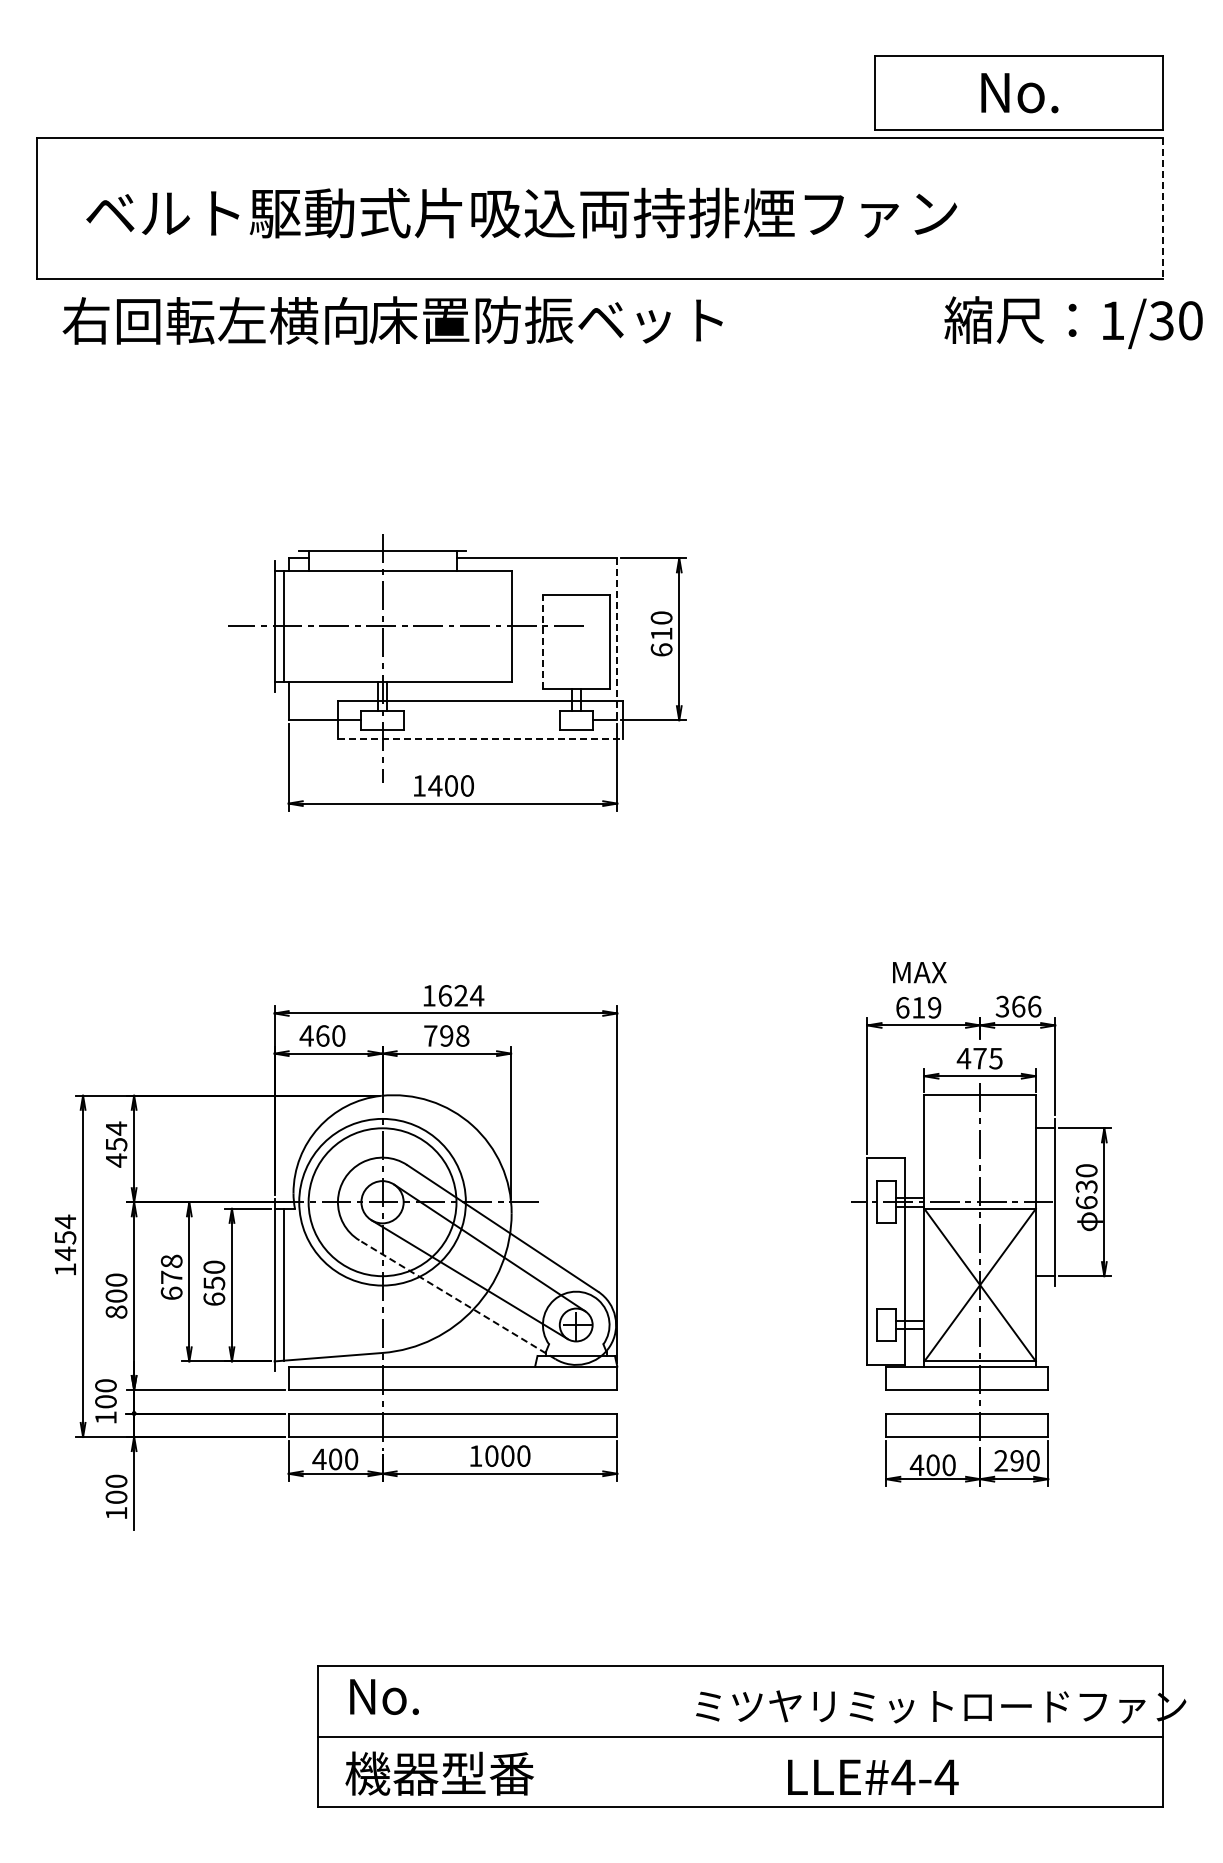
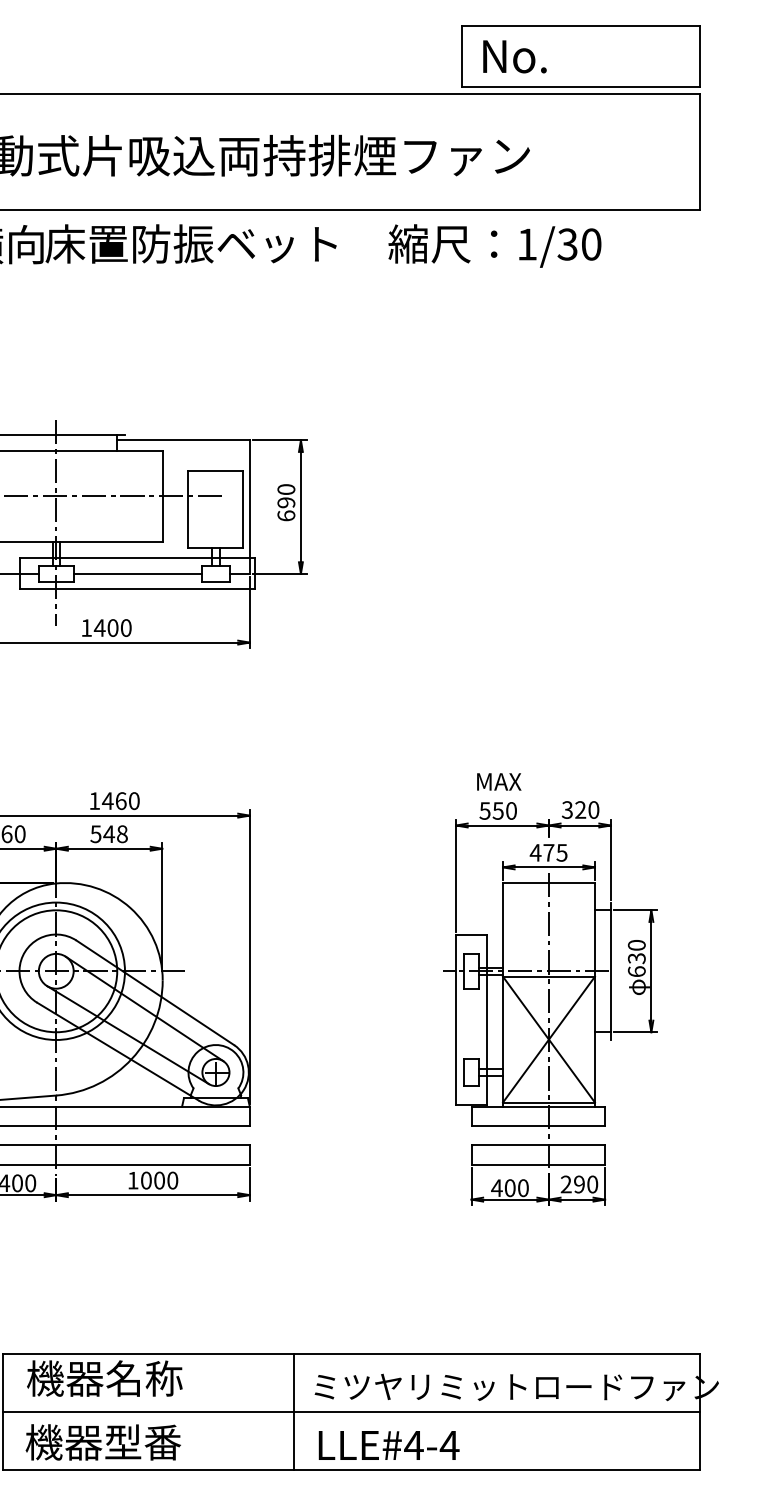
text: (1019, 93) -> (514, 57), moved
line: (1163, 209) -> (700, 152), dashed -> solid
text: (1073, 322) -> (494, 245), moved
text: (661, 633) -> (286, 502), 610 -> 690
line: (617, 639) -> (249, 507), dashed -> solid
line: (542, 642) -> (188, 509), dashed -> solid
line: (481, 720) -> (137, 574), added
line: (480, 739) -> (137, 589), dashed -> solid
text: (460, 995) -> (120, 800), 1624 -> 1460
text: (1026, 1006) -> (587, 809), 366 -> 320
text: (918, 1007) -> (498, 810), 619 -> 550
text: (438, 1035) -> (102, 833), 798 -> 548
line: (457, 1299) -> (118, 1051), dashed -> solid
text: (441, 1696) -> (104, 1378), No. -> 機器名称
line: (670, 1736) -> (293, 1411), added
text: (873, 1776) -> (389, 1444), moved

